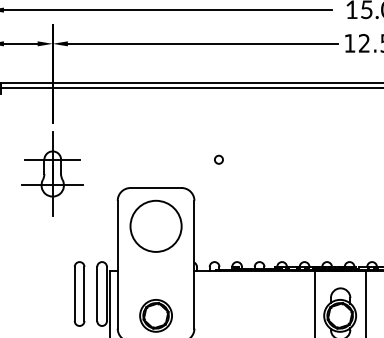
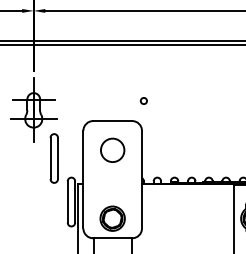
circle: (218, 159) -> (143, 100), moved
circle: (155, 225) -> (112, 149), size x0.6
part: (79, 293) -> (54, 158), moved

